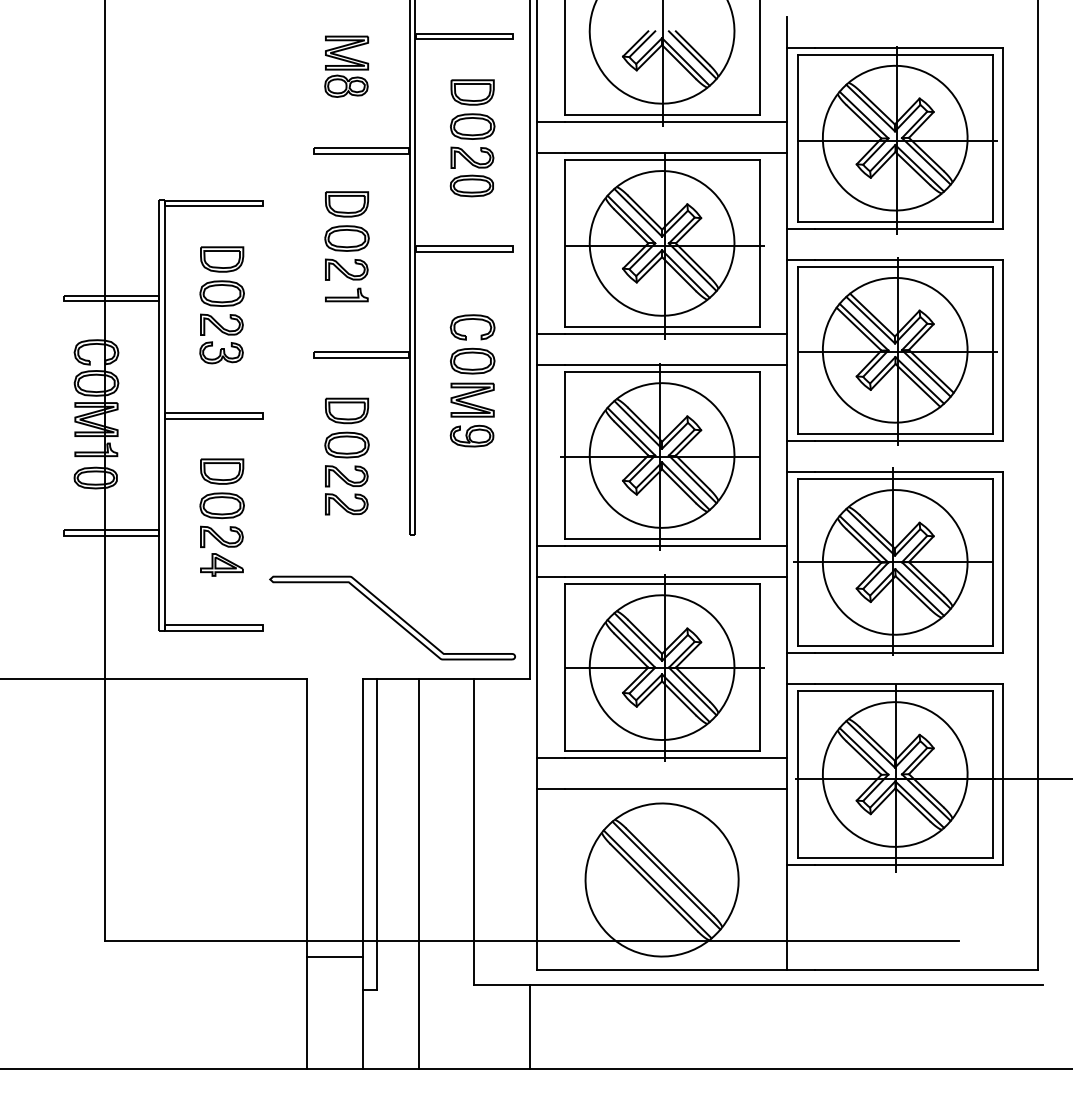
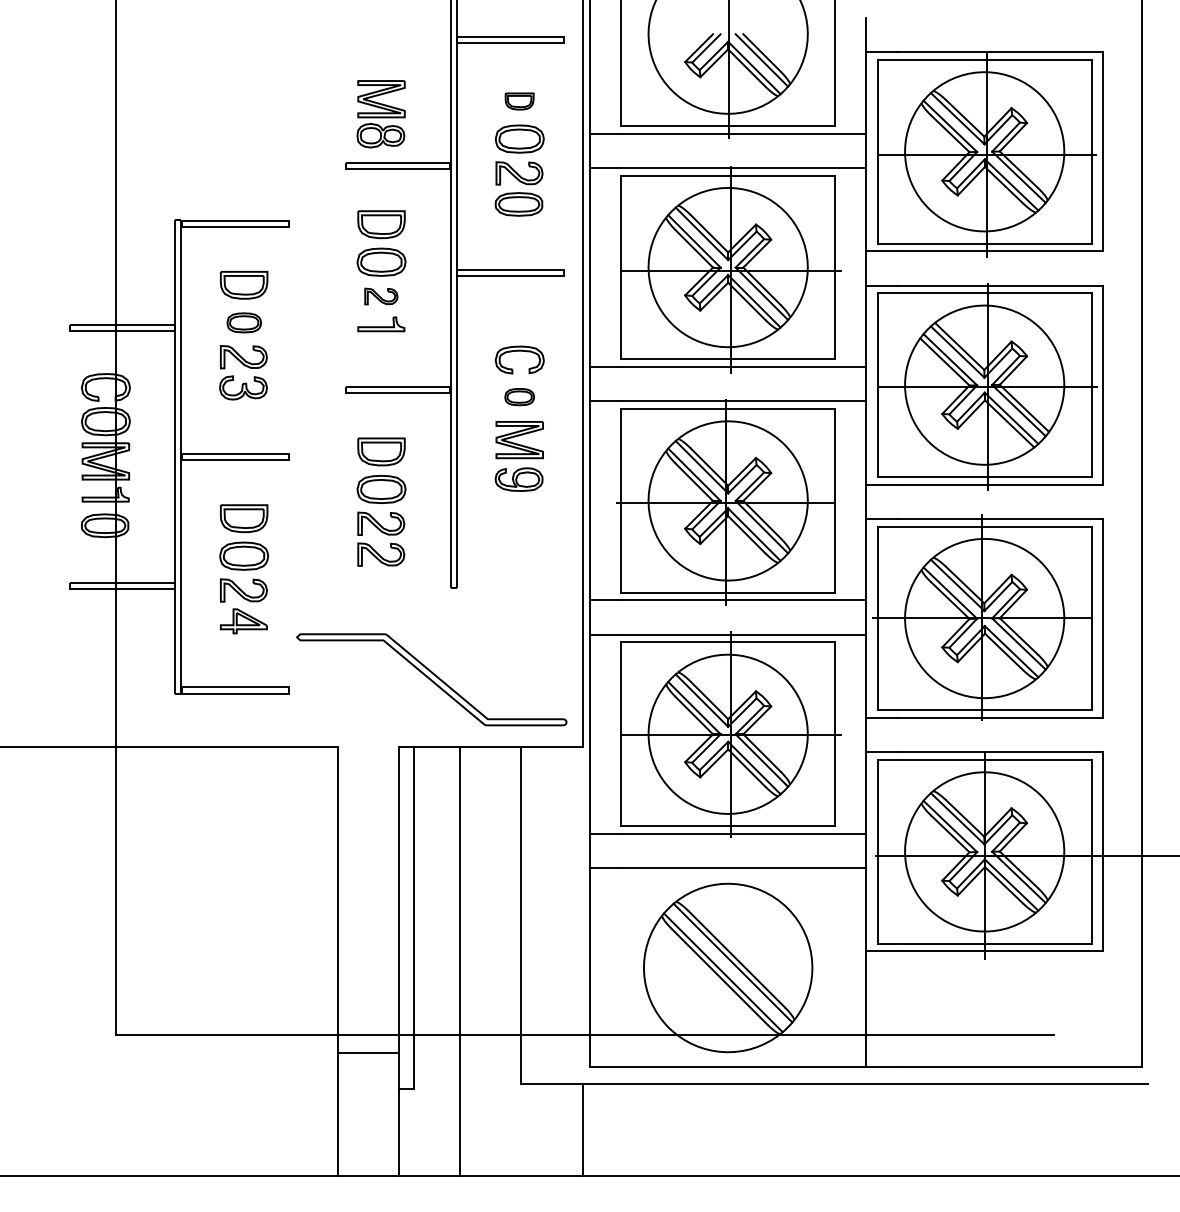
part: (346, 67) -> (380, 114), moved
part: (472, 92) -> (519, 101), size x0.6
part: (346, 269) -> (381, 296), size x0.7
part: (222, 293) -> (244, 322), size x0.7
part: (472, 360) -> (519, 396), size x0.6

